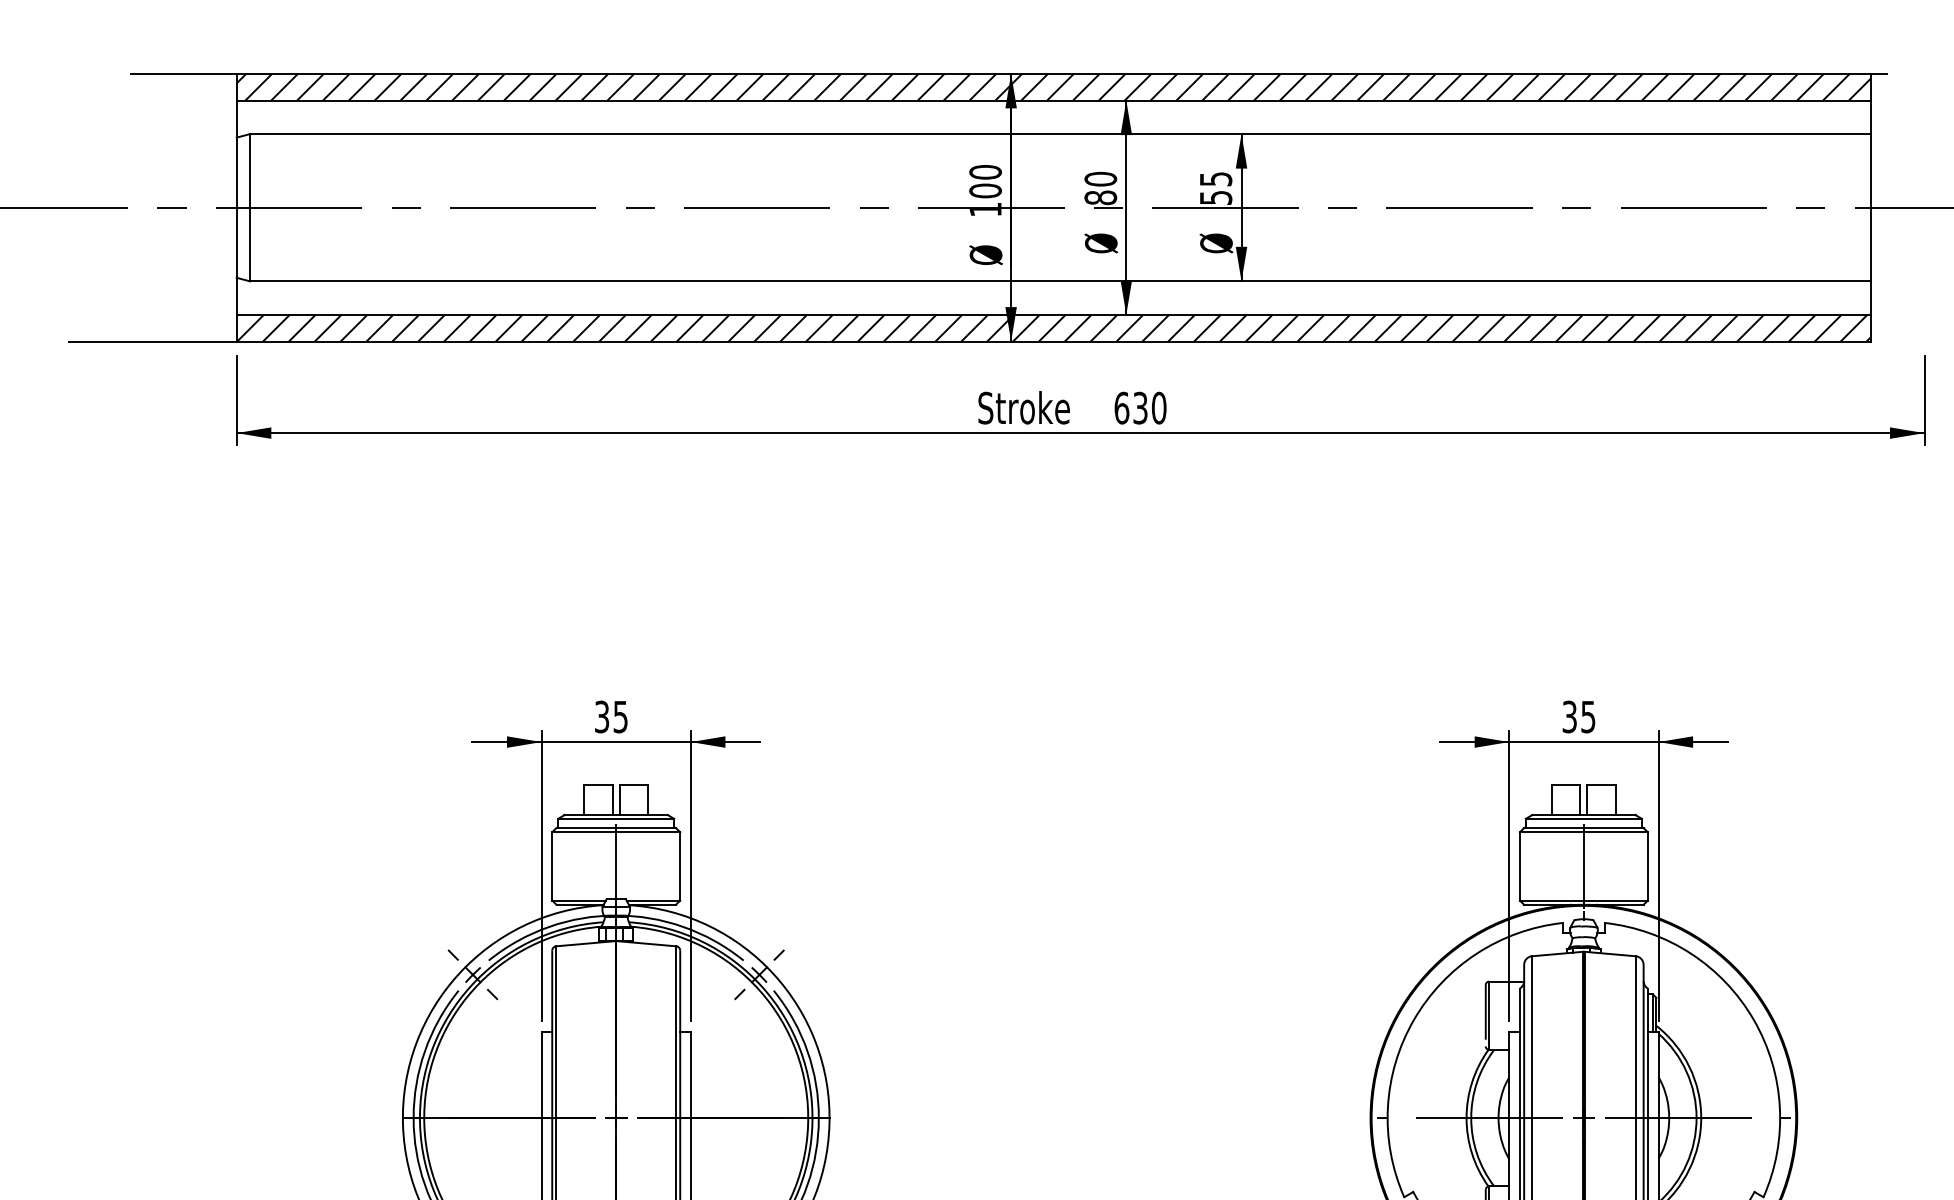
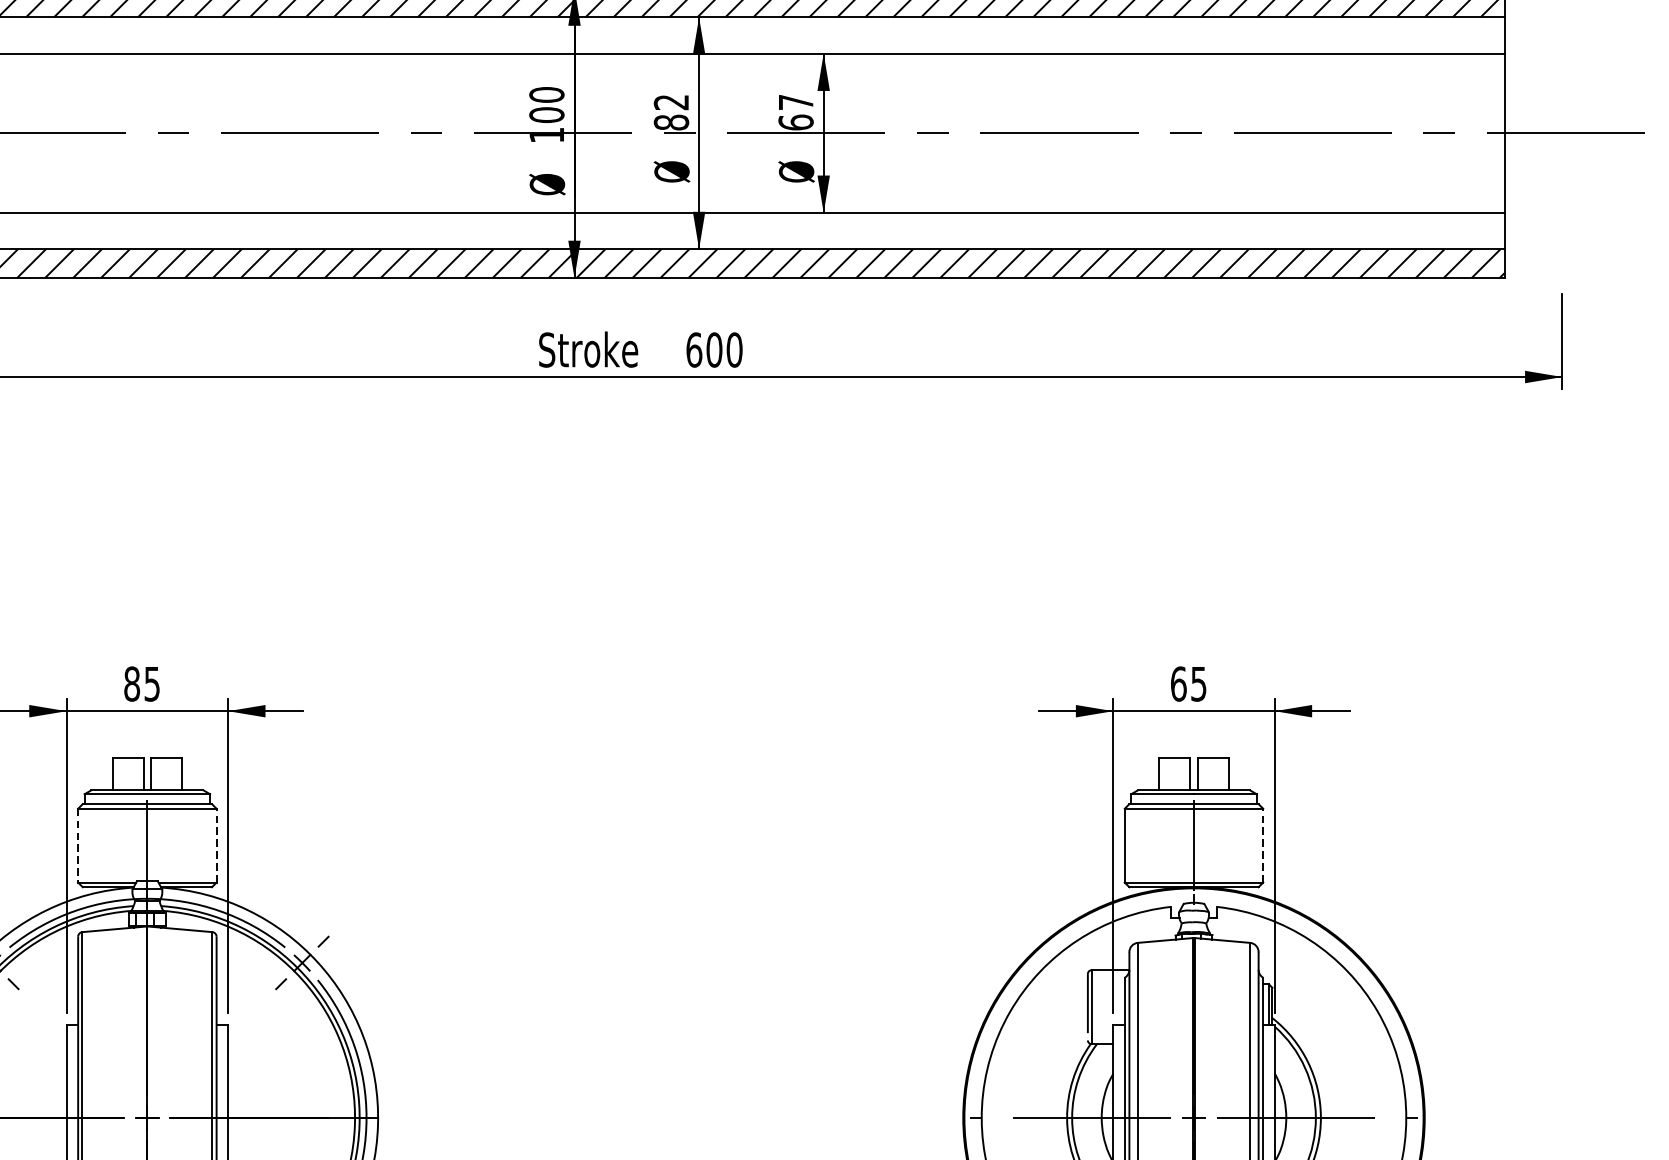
text: (1100, 178) -> (671, 101), 80 -> 82
text: (1215, 188) -> (795, 112), 55 -> 67
text: (1140, 407) -> (714, 349), 630 -> 600
text: (601, 716) -> (131, 683), 35 -> 85
text: (1569, 716) -> (1178, 683), 35 -> 65
line: (680, 865) -> (216, 844), solid -> dashed
line: (1647, 865) -> (1262, 844), solid -> dashed
line: (552, 866) -> (78, 845), solid -> dashed

